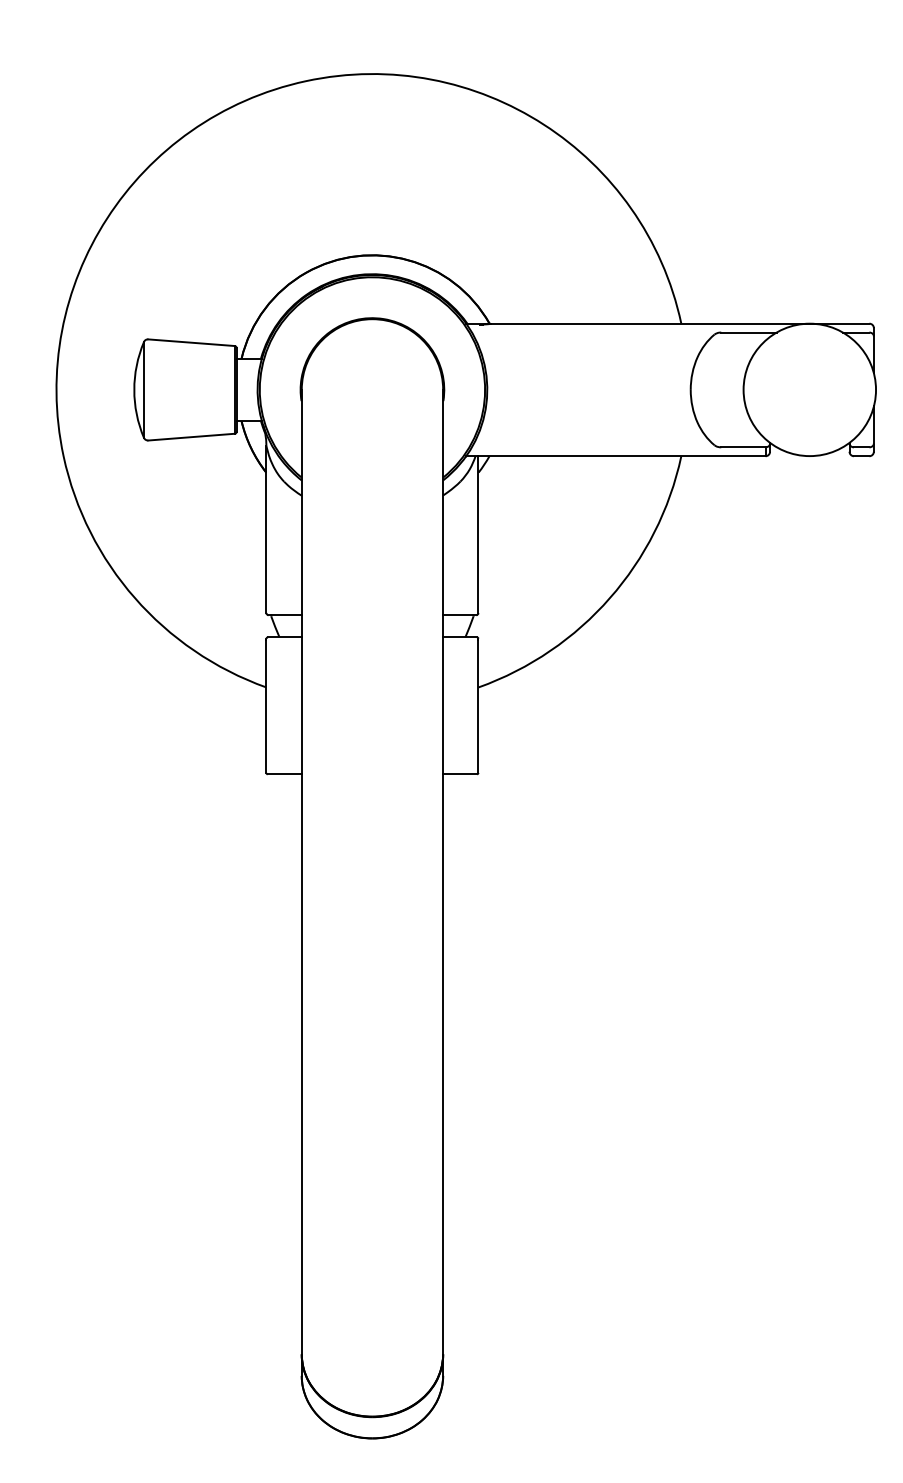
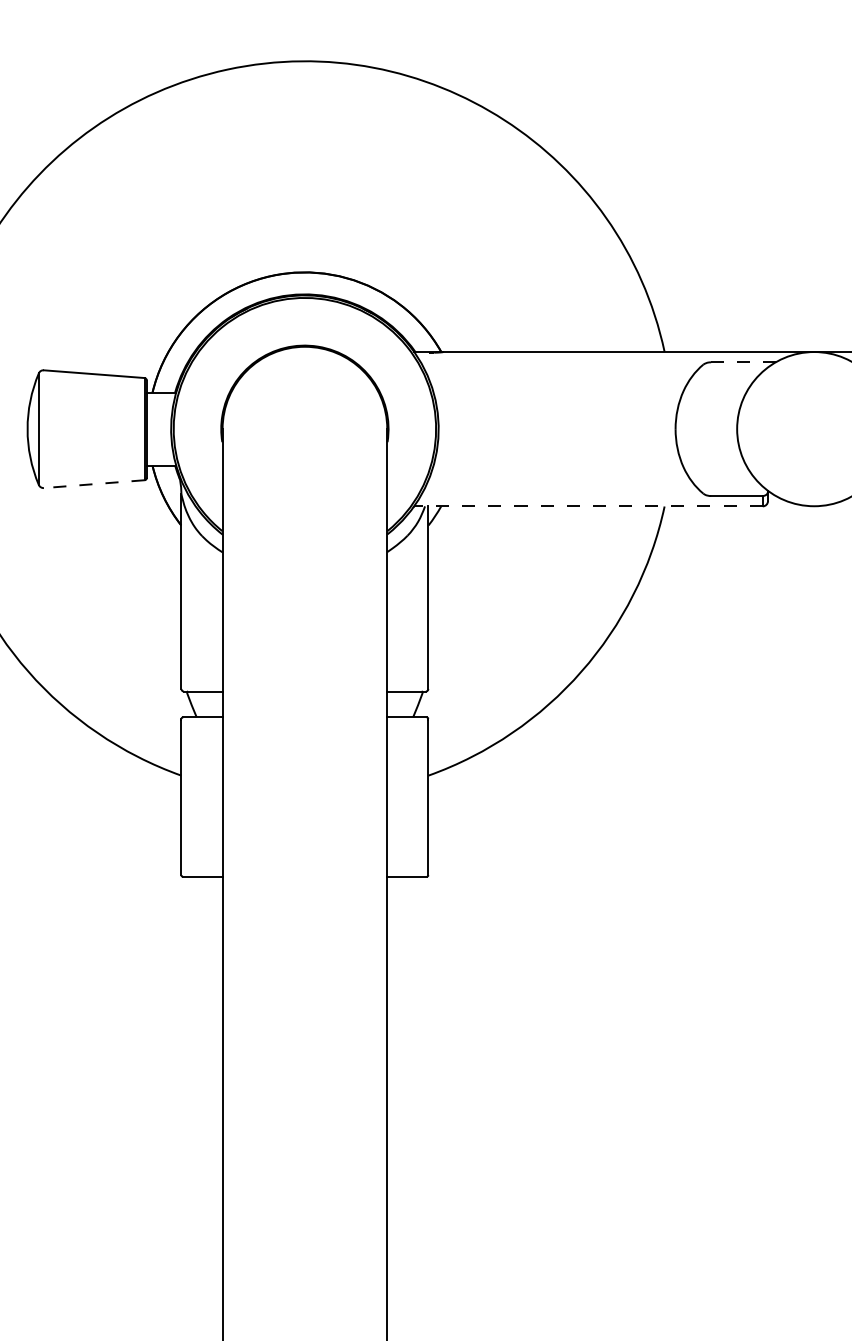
line: (748, 332) -> (742, 362), solid -> dashed
line: (191, 437) -> (94, 484), solid -> dashed
line: (615, 456) -> (587, 506), solid -> dashed

